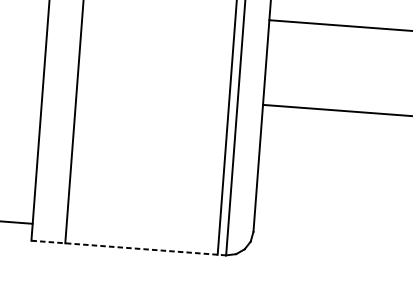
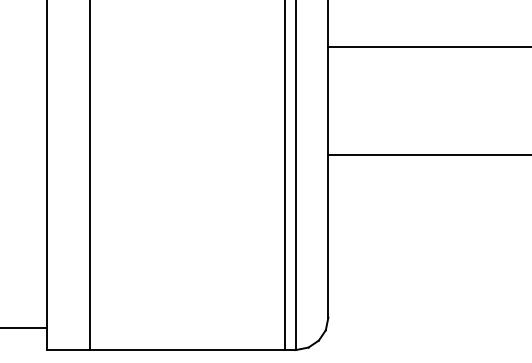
line: (129, 248) -> (172, 350), dashed -> solid

